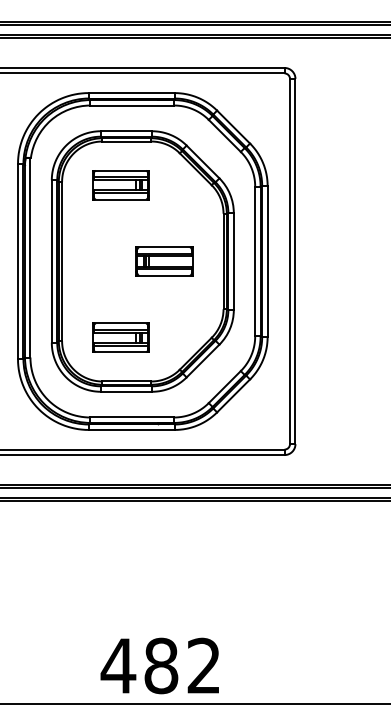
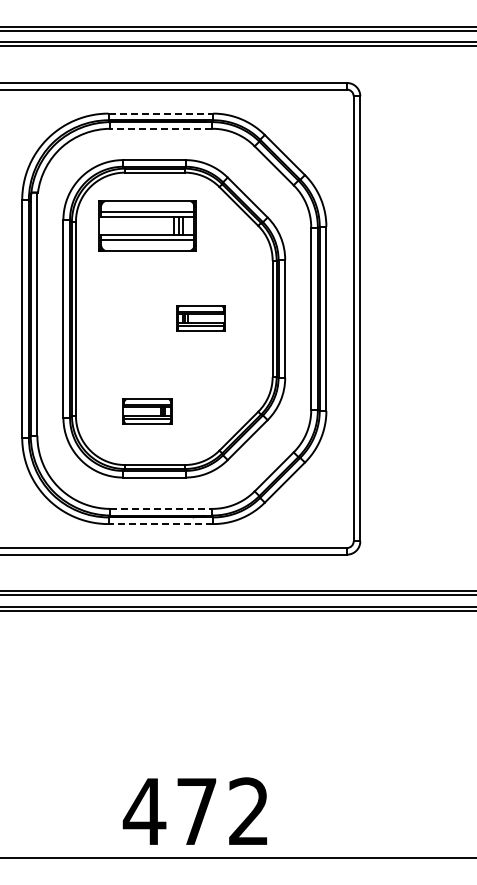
line: (132, 92) -> (161, 113), solid -> dashed
line: (132, 105) -> (161, 128), solid -> dashed
part: (120, 184) -> (147, 225), size x1.4
part: (164, 261) -> (200, 318), size x0.7
part: (120, 337) -> (147, 411), size x0.7
line: (132, 417) -> (161, 508), solid -> dashed
line: (131, 430) -> (160, 524), solid -> dashed
text: (161, 665) -> (196, 811), 482 -> 472

